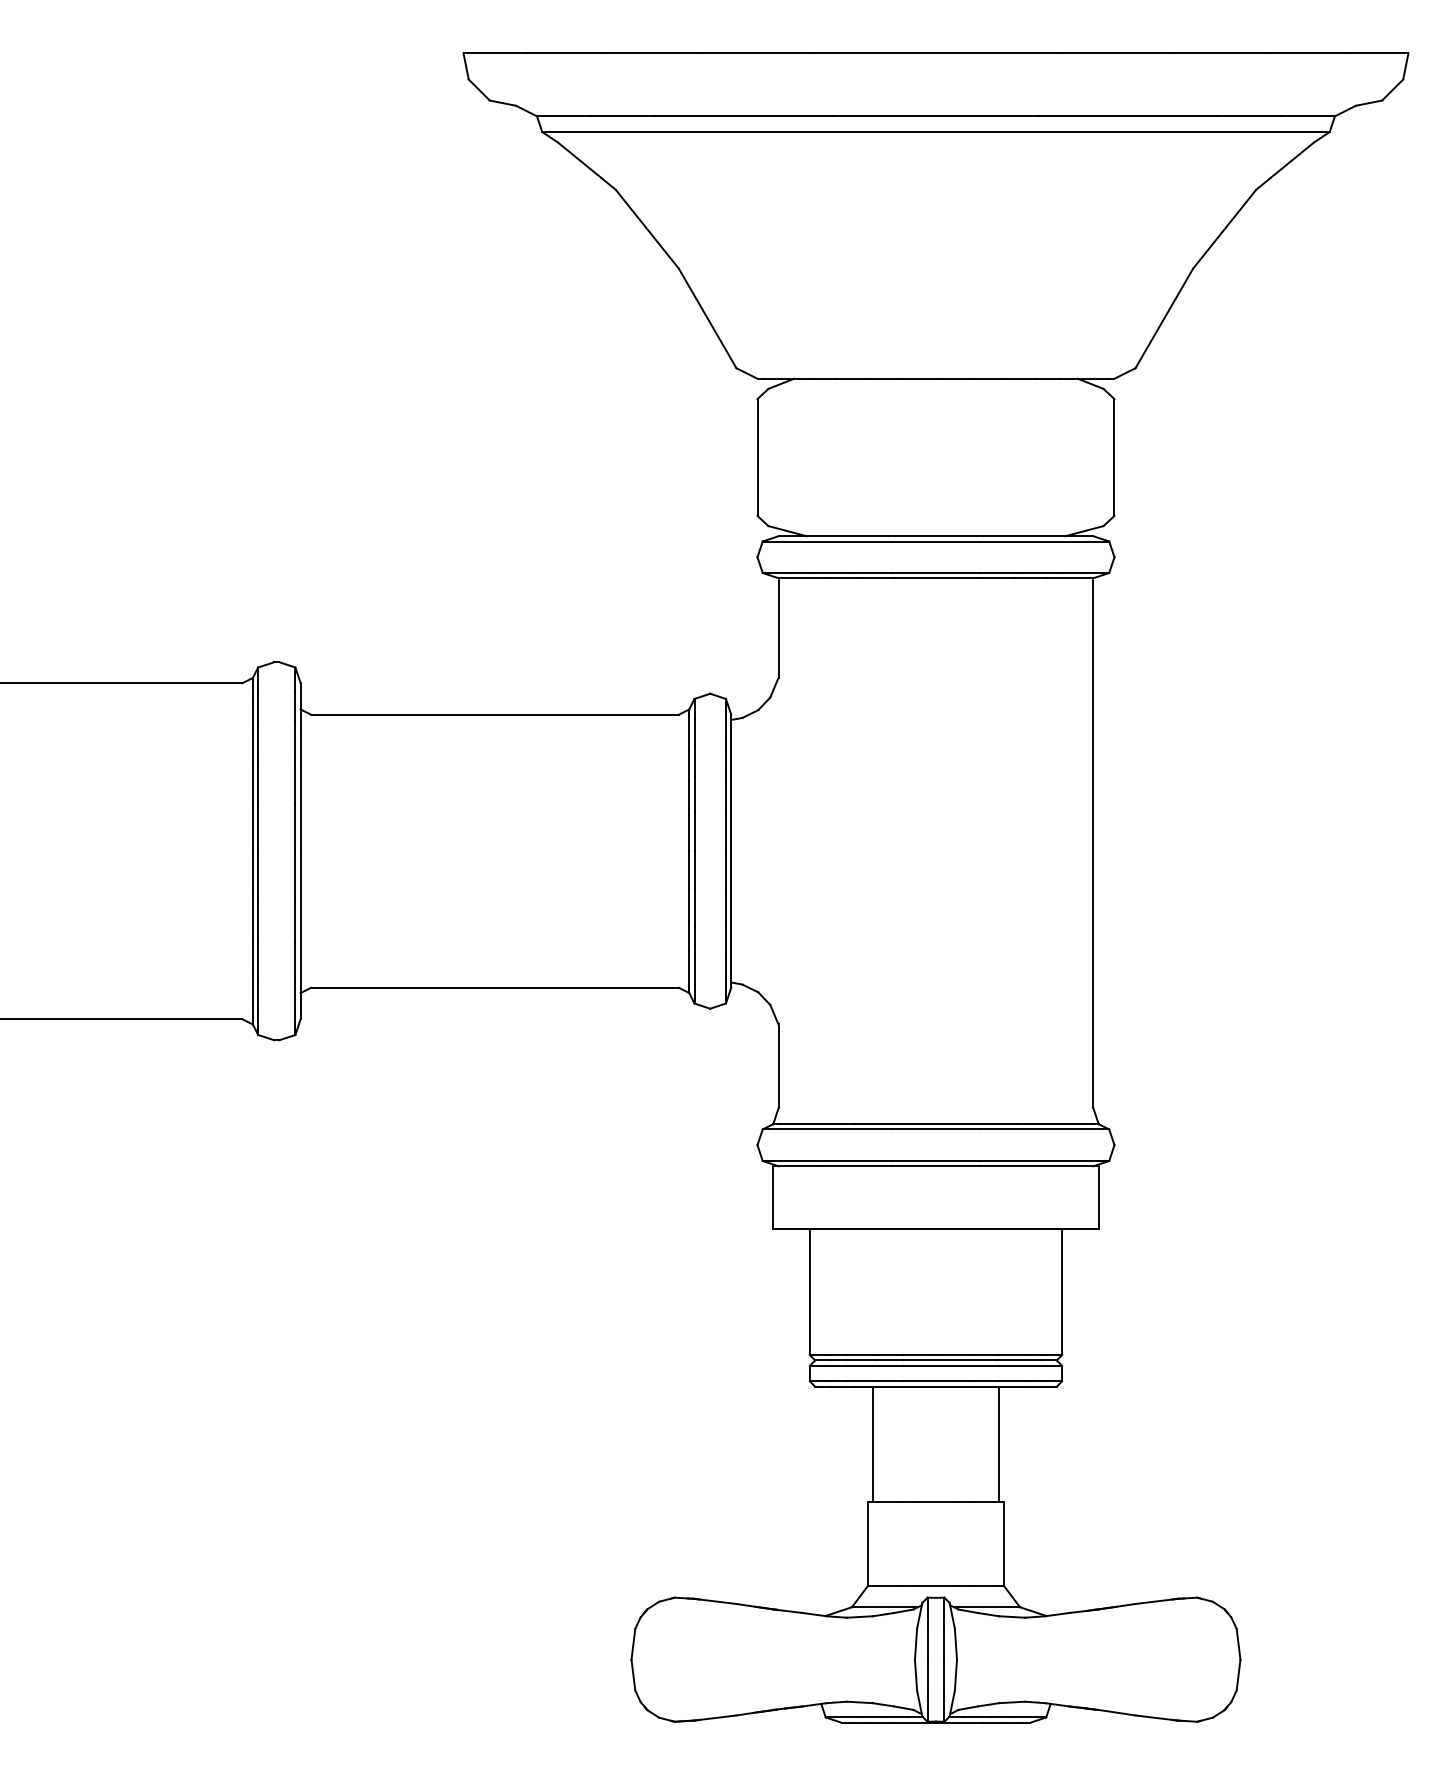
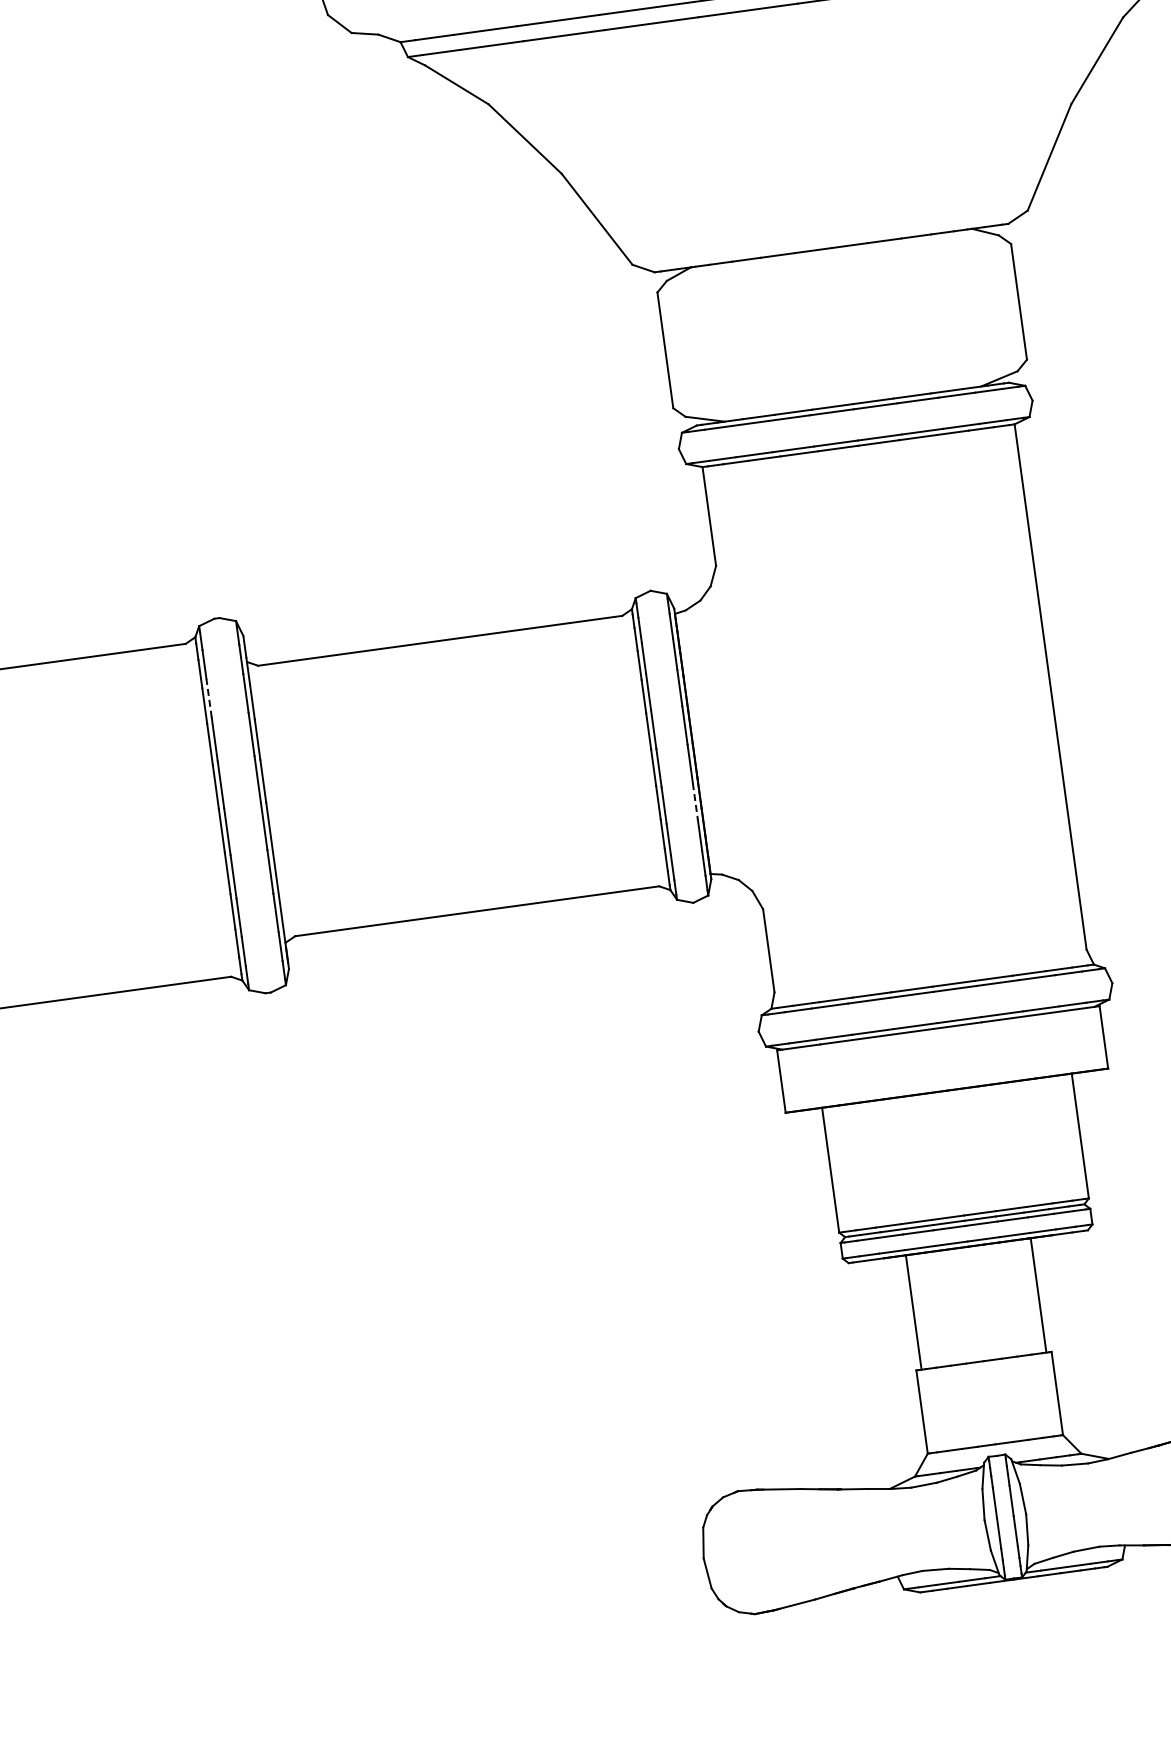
line: (258, 739) -> (209, 697), solid -> dashed
line: (726, 908) -> (695, 801), solid -> dashed

